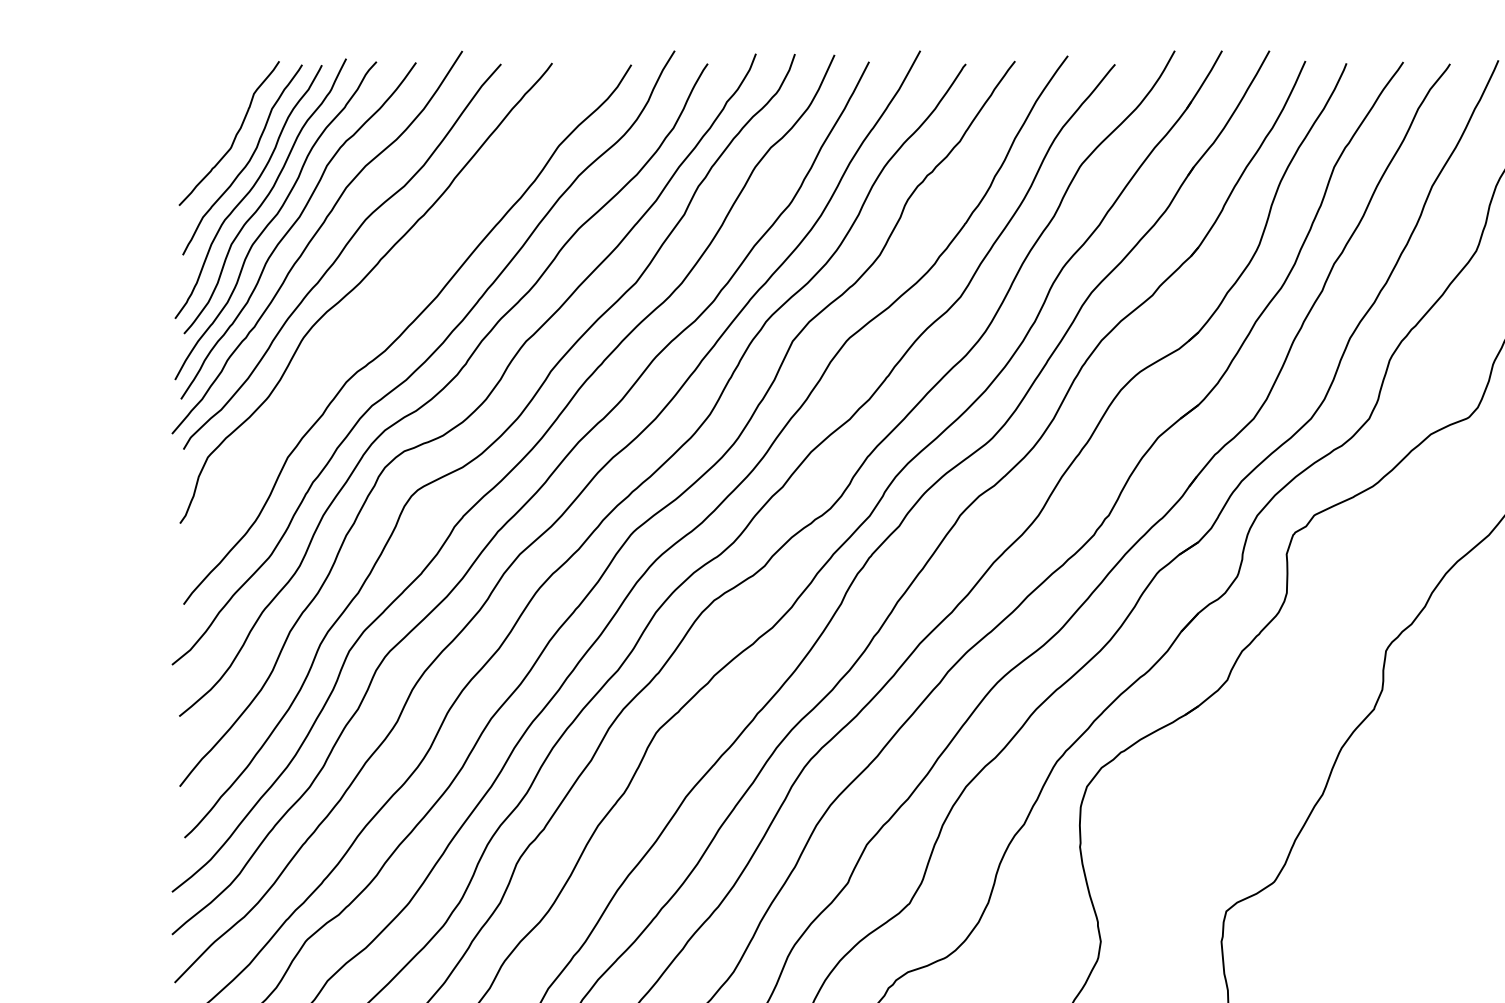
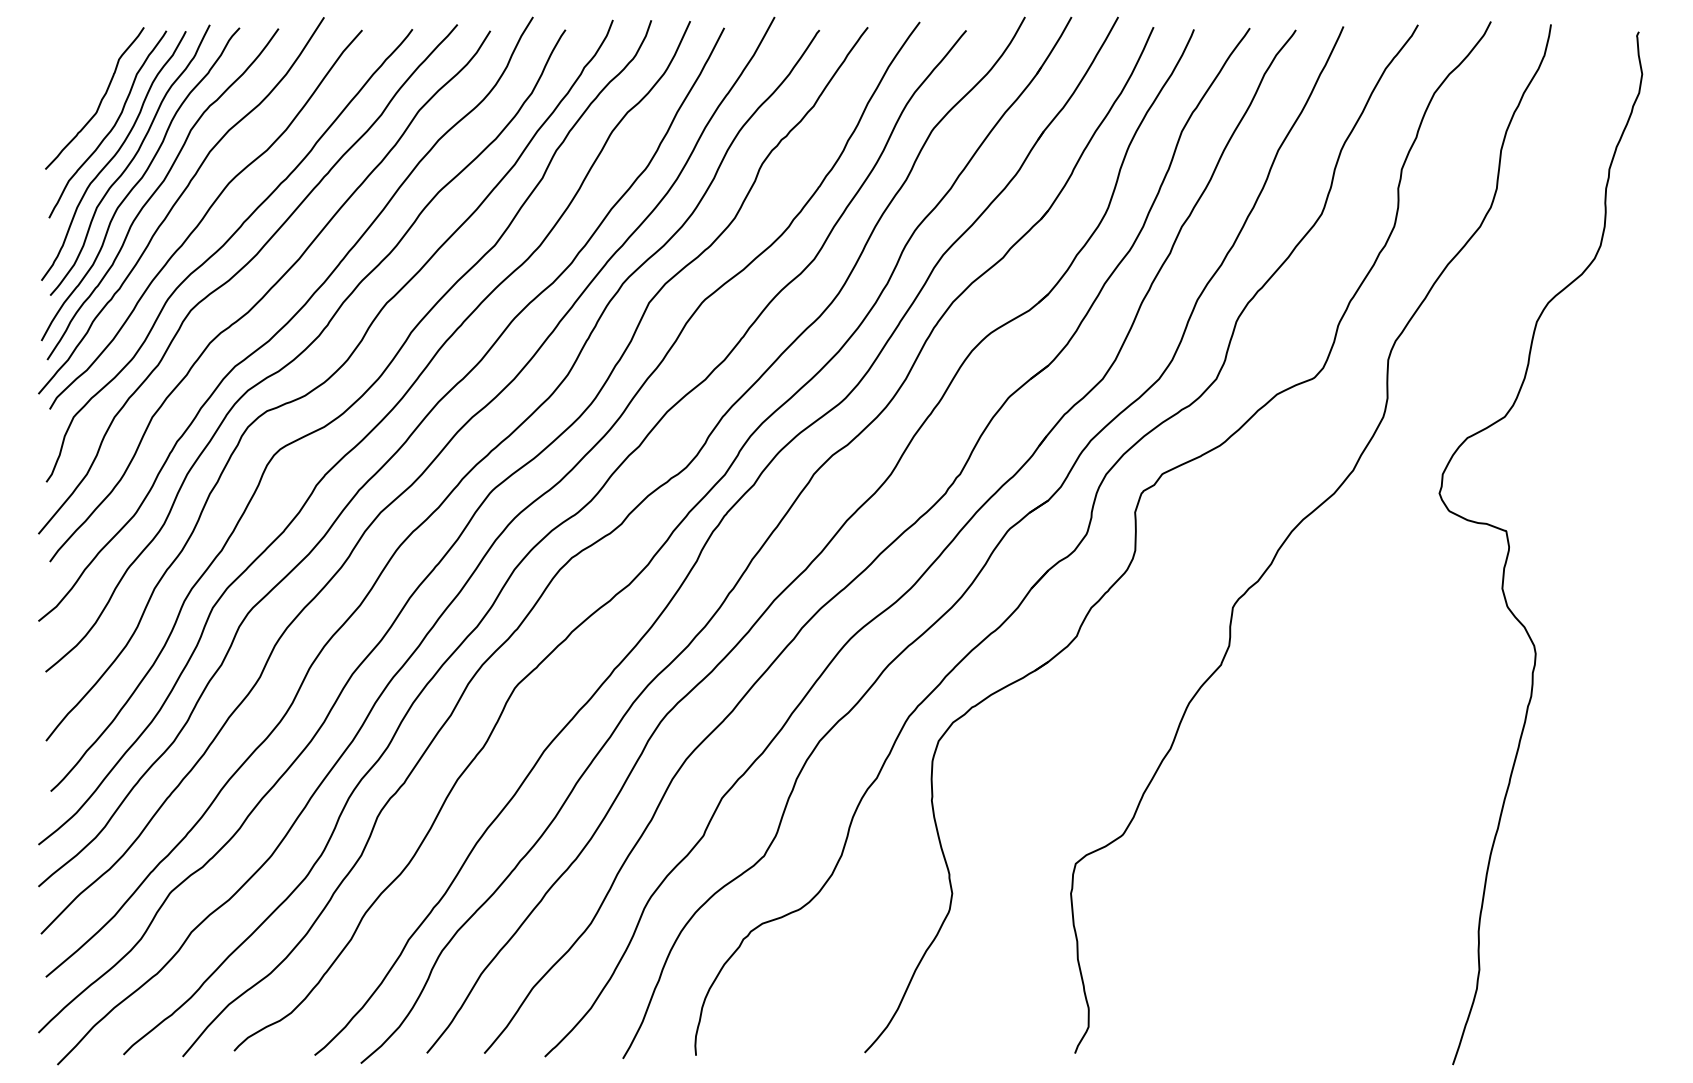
curve: (377, 309) -> (240, 271), added

